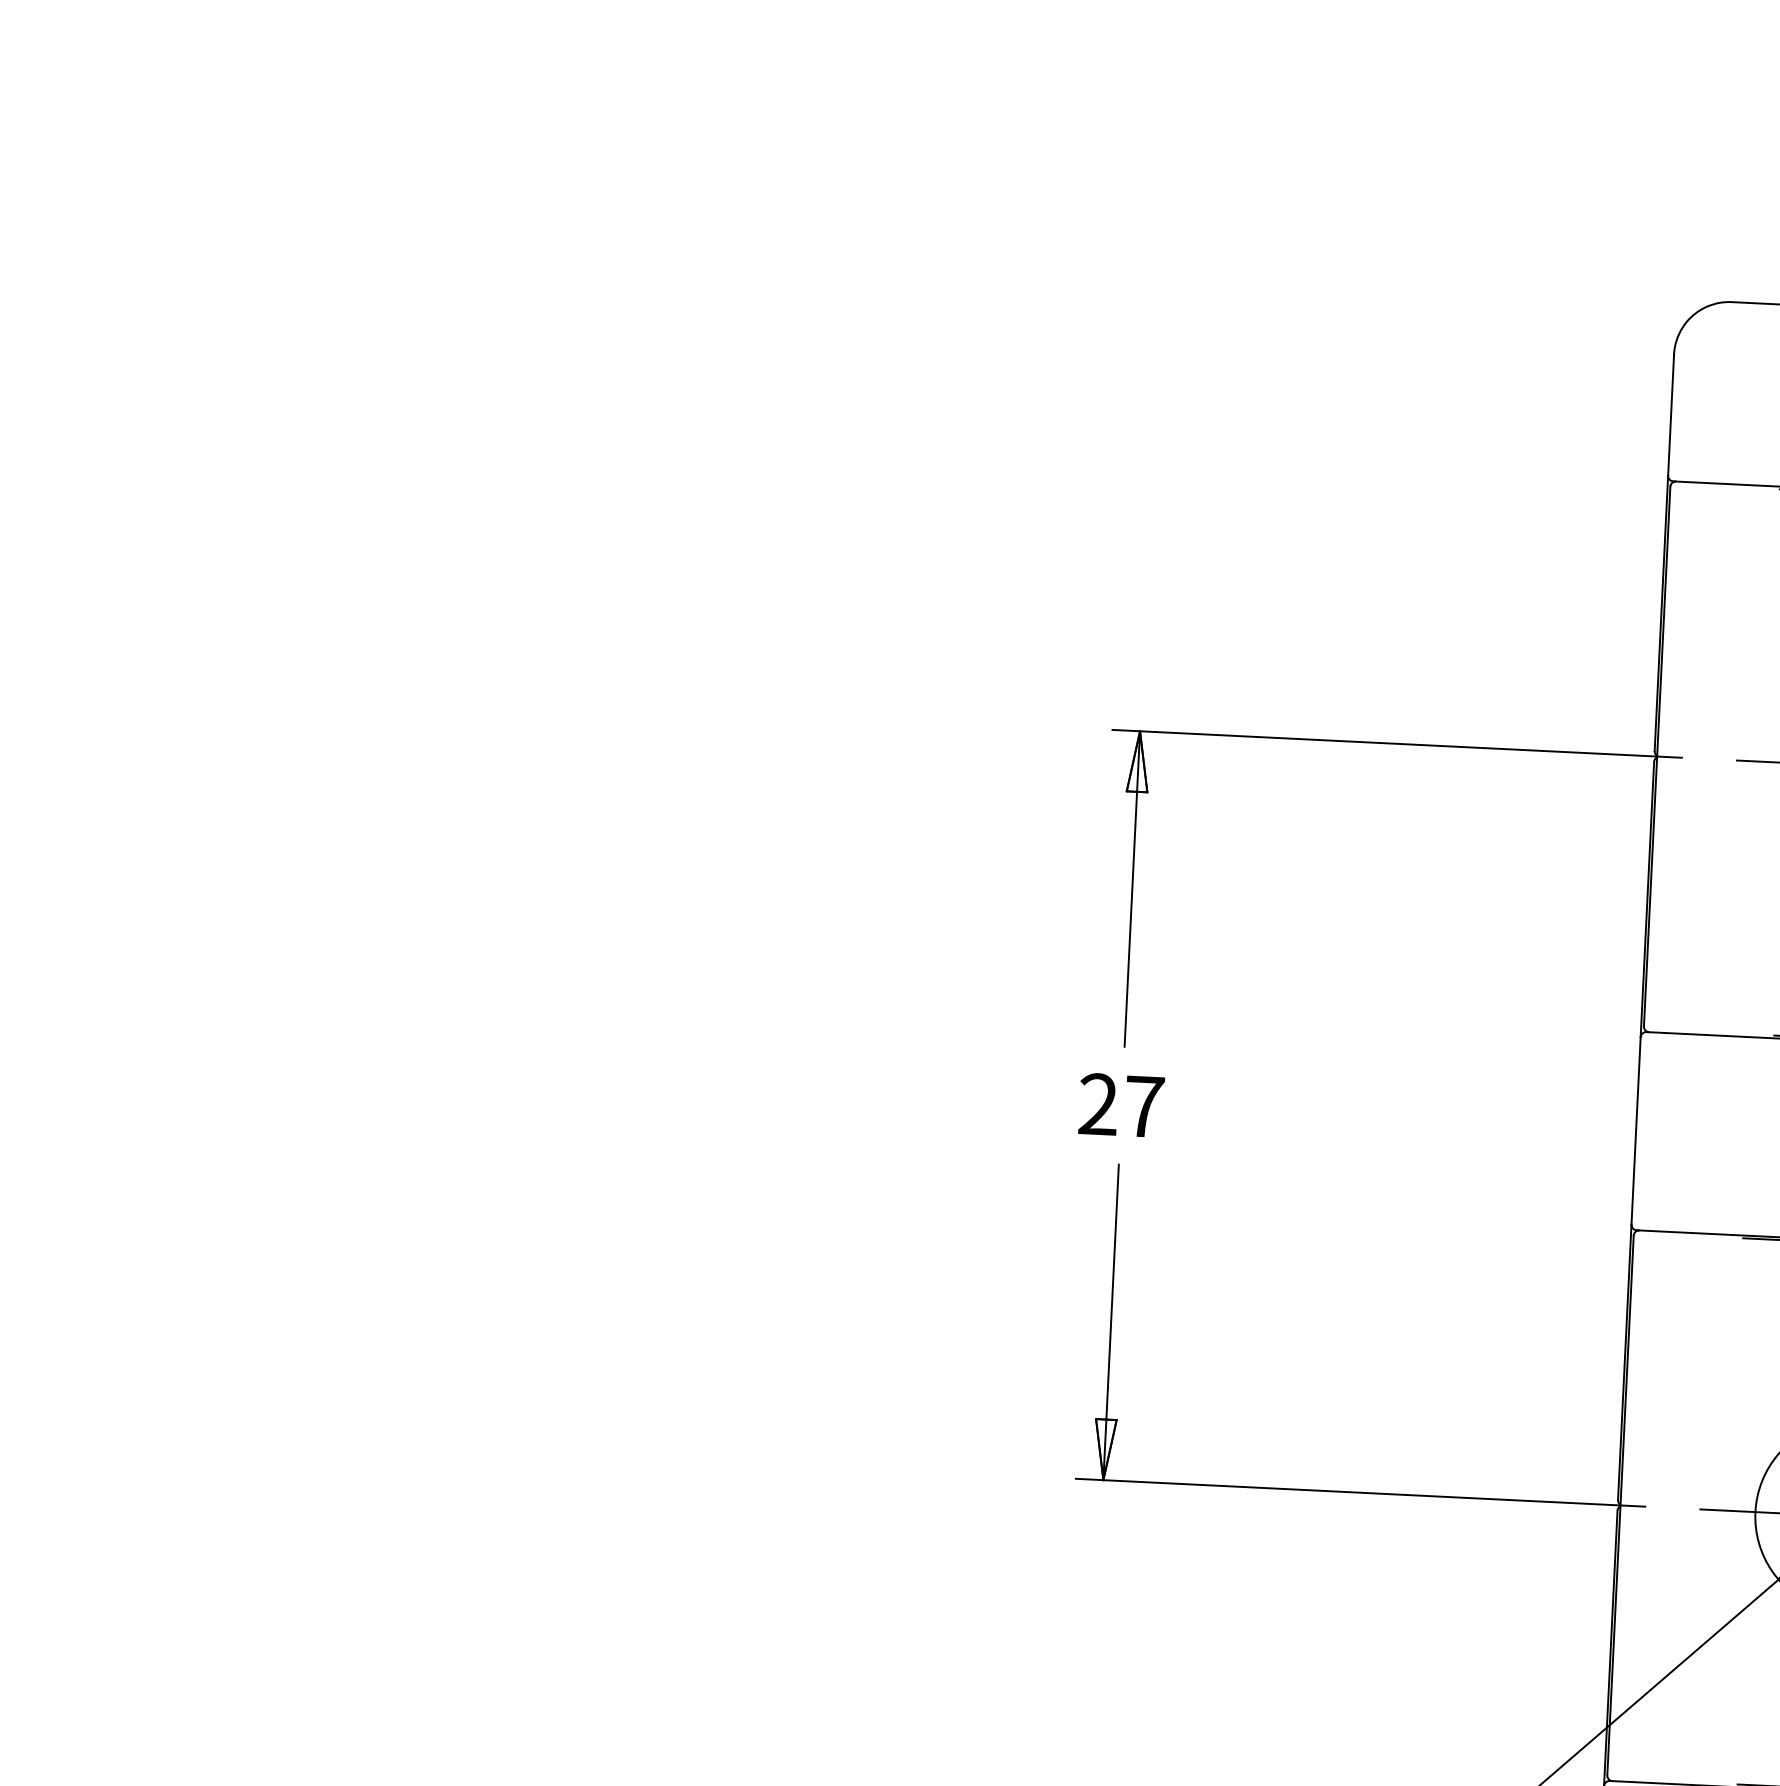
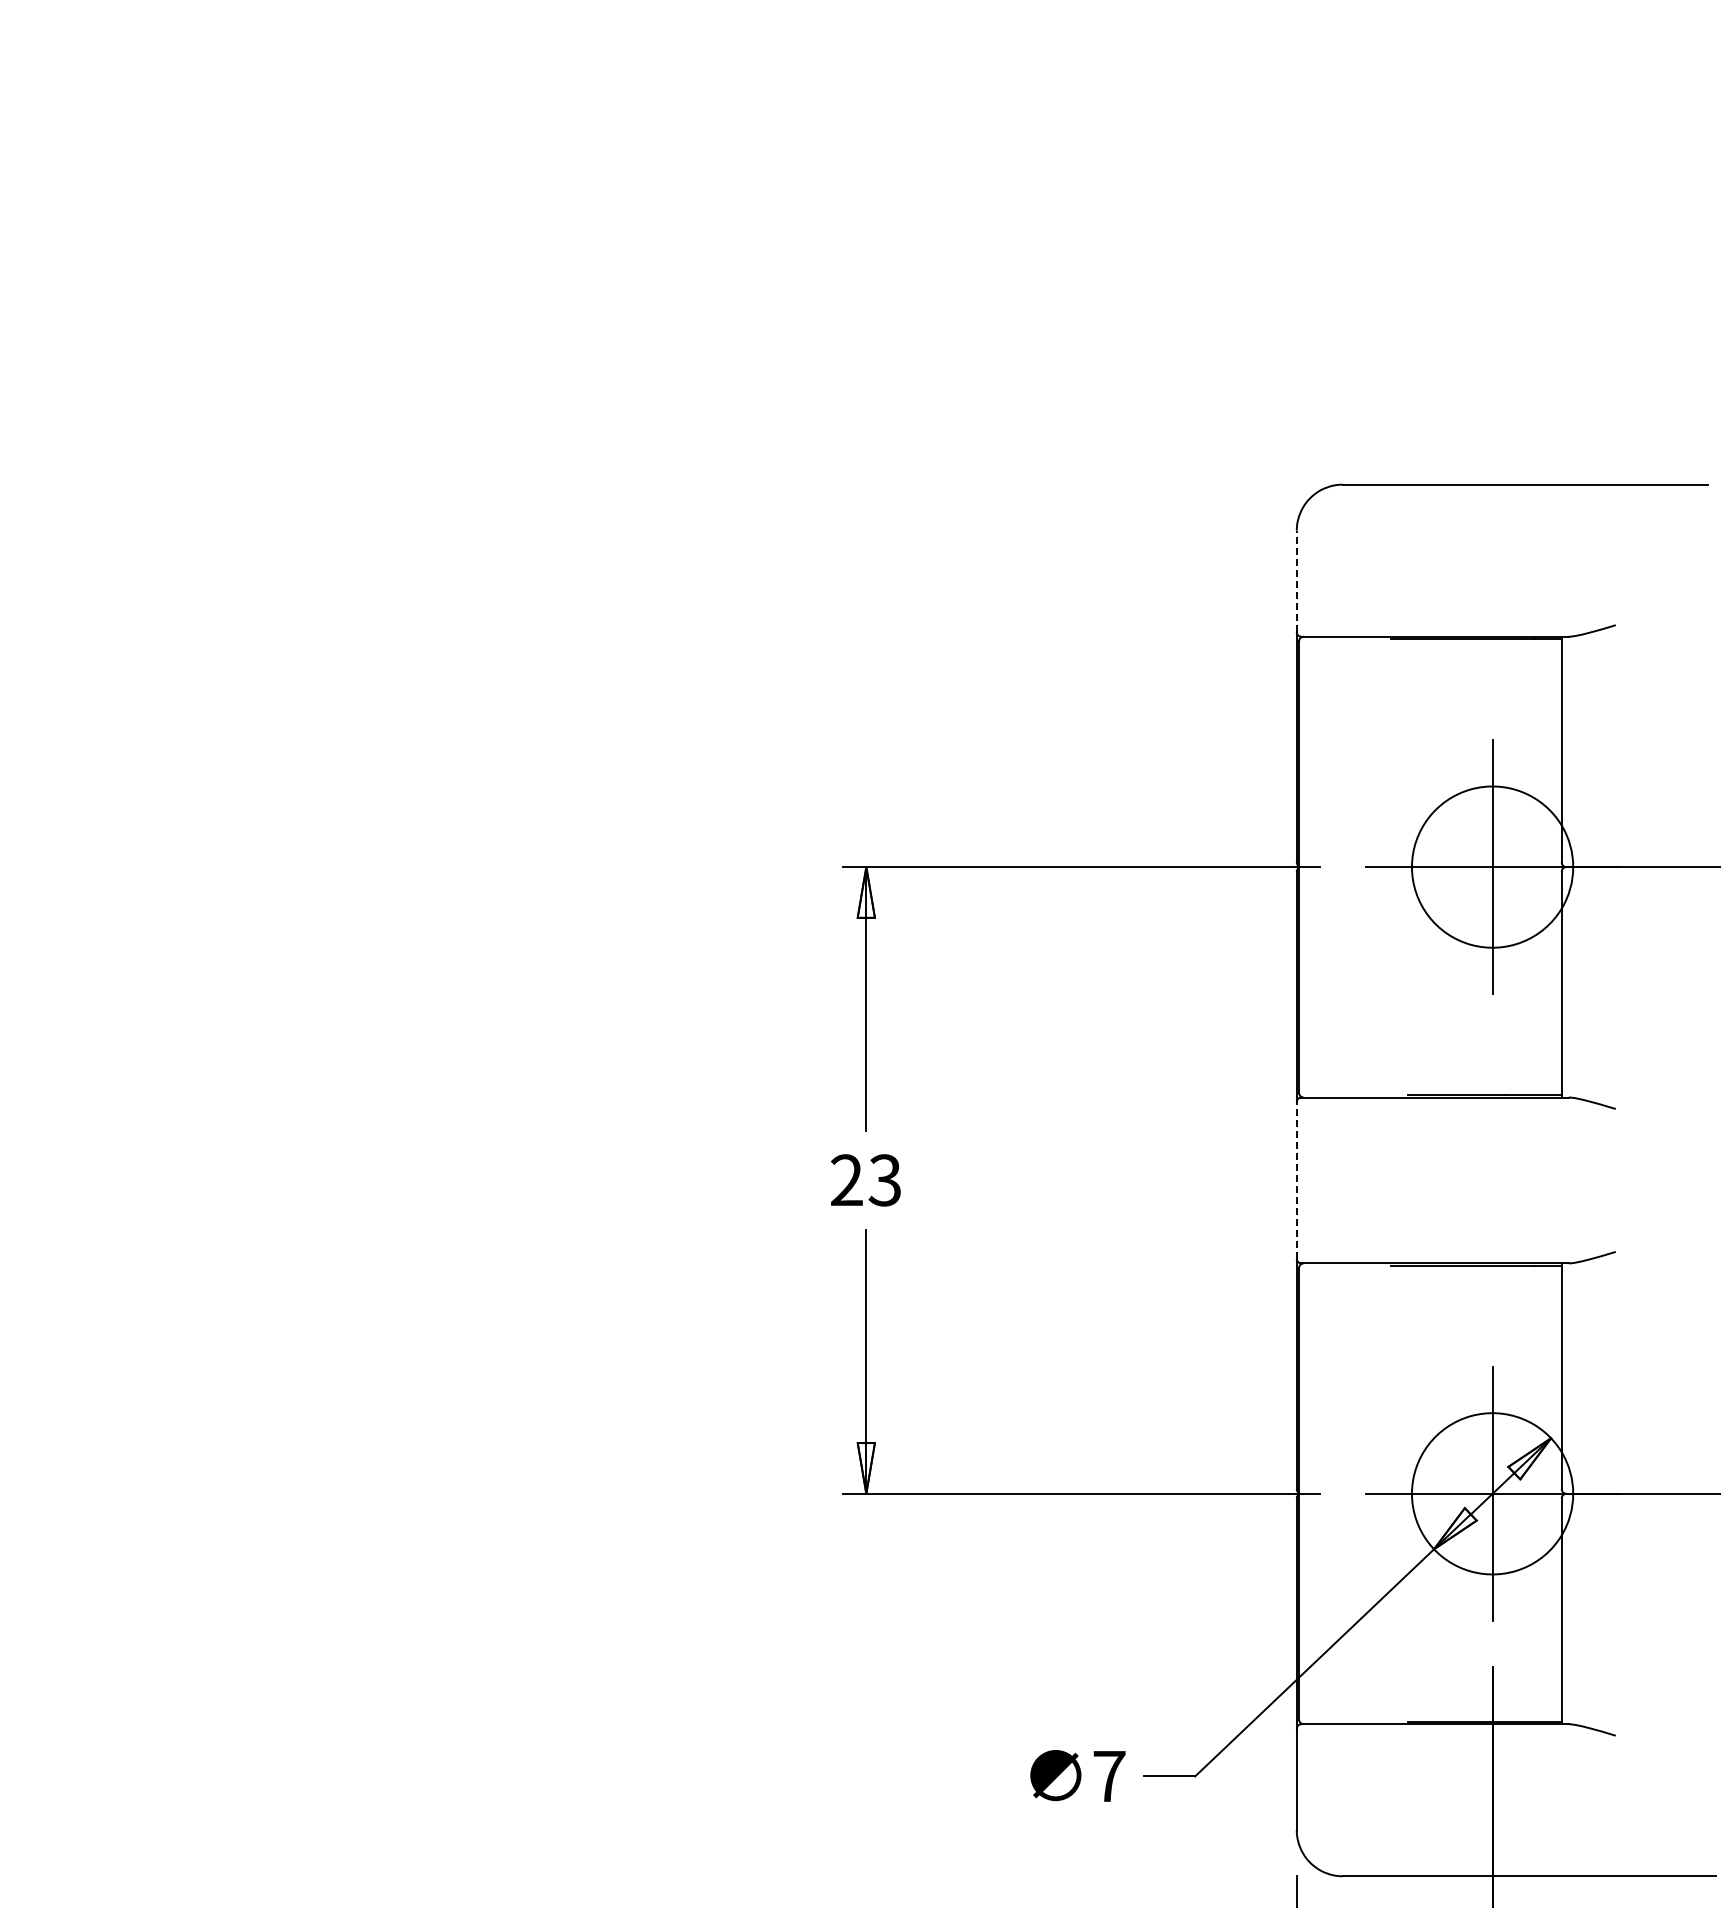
line: (1670, 415) -> (1296, 581), solid -> dashed
text: (1143, 1106) -> (884, 1180), 27 -> 23
line: (1635, 1129) -> (1296, 1179), solid -> dashed

